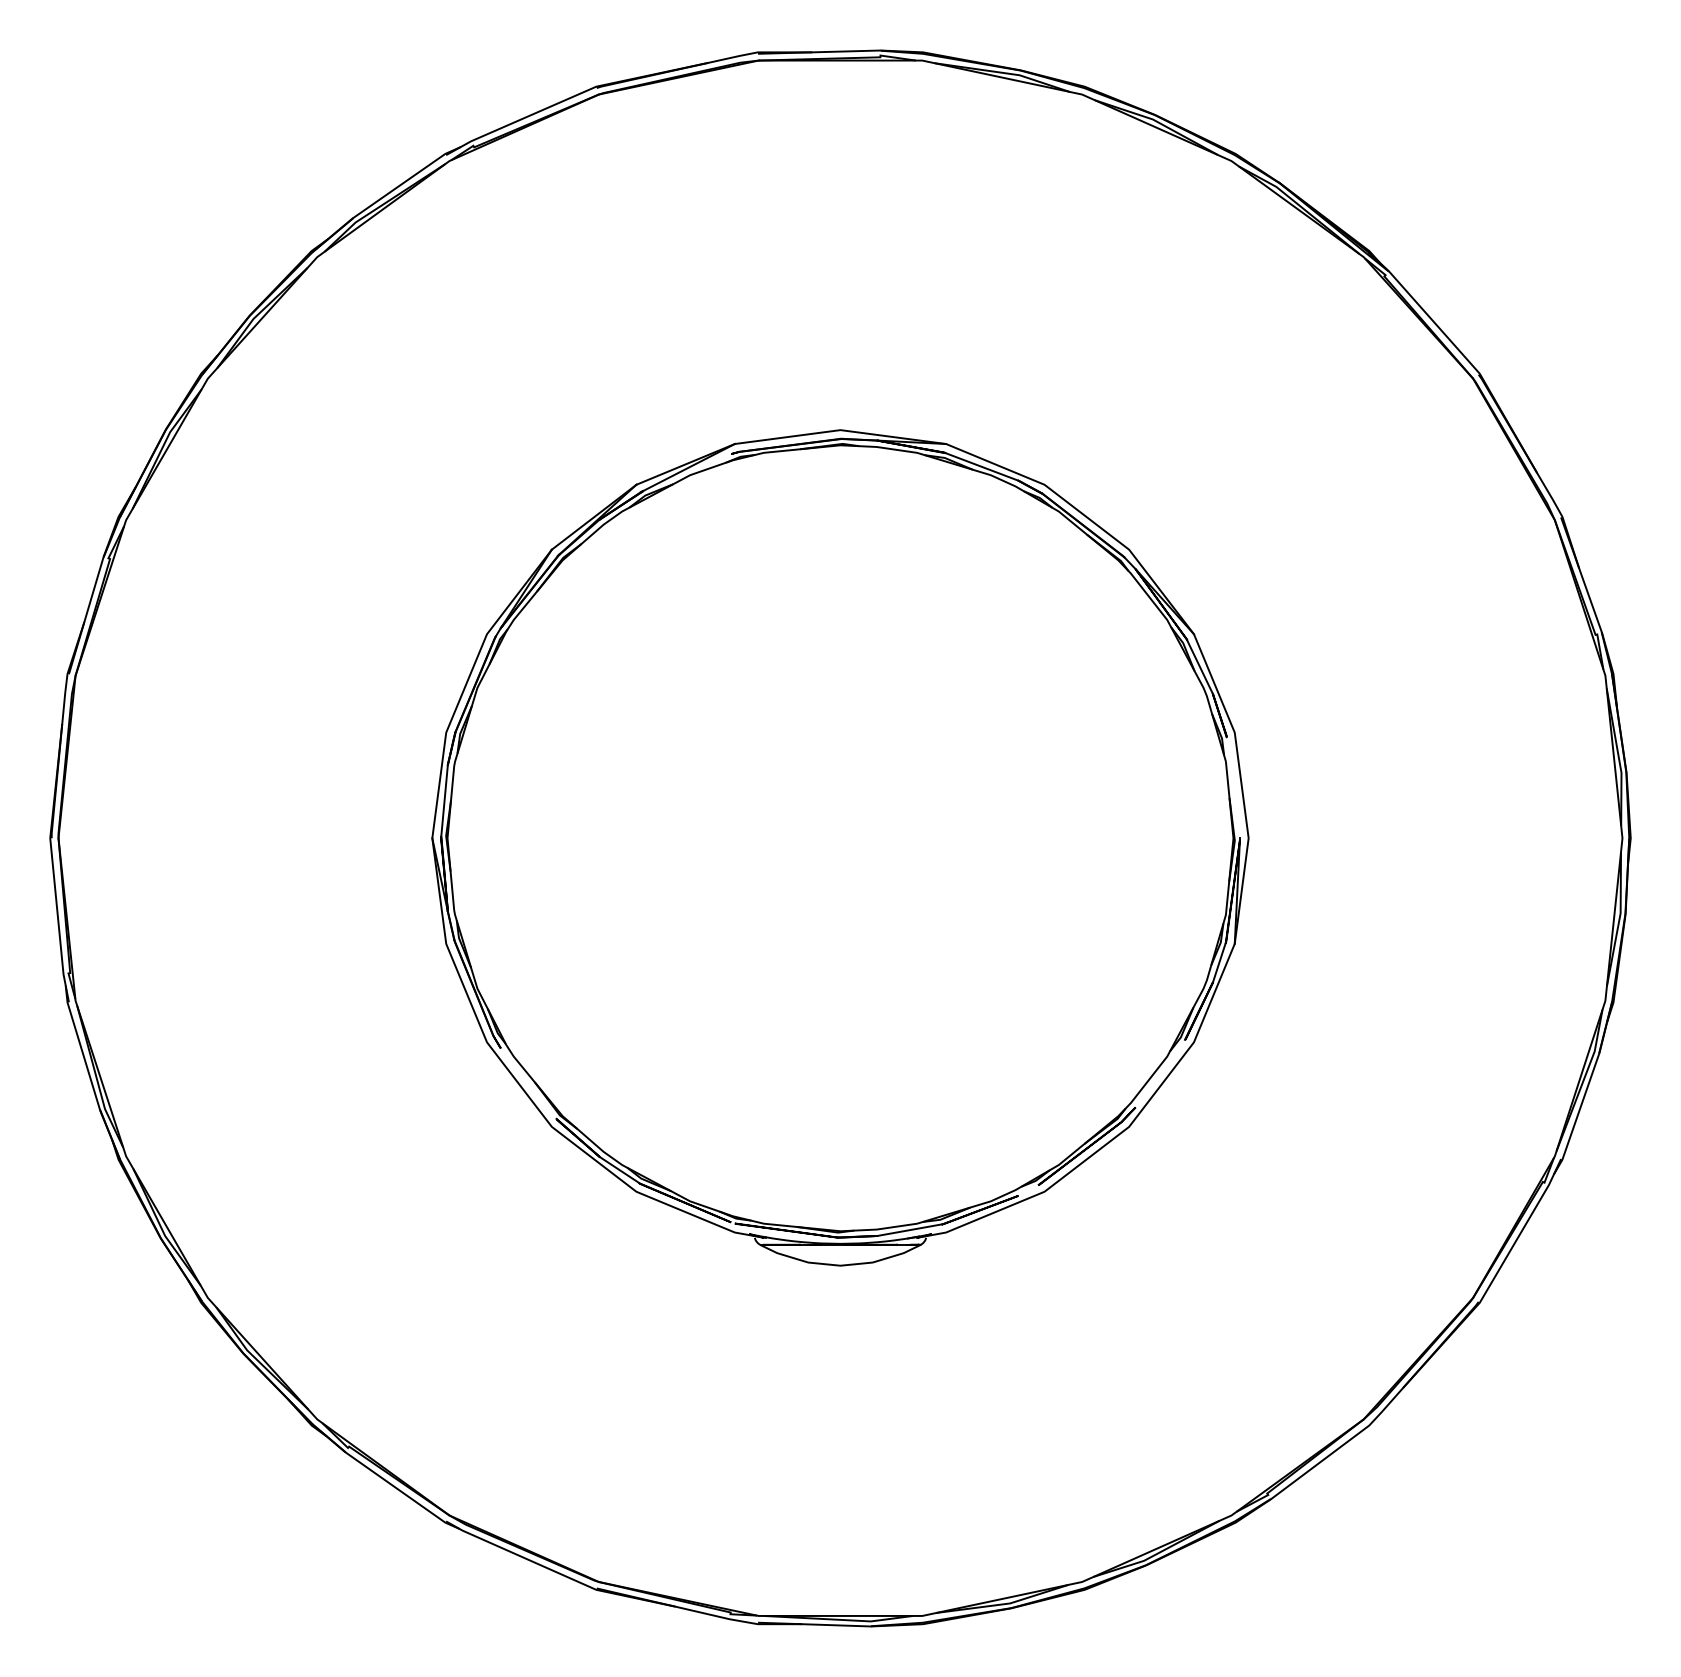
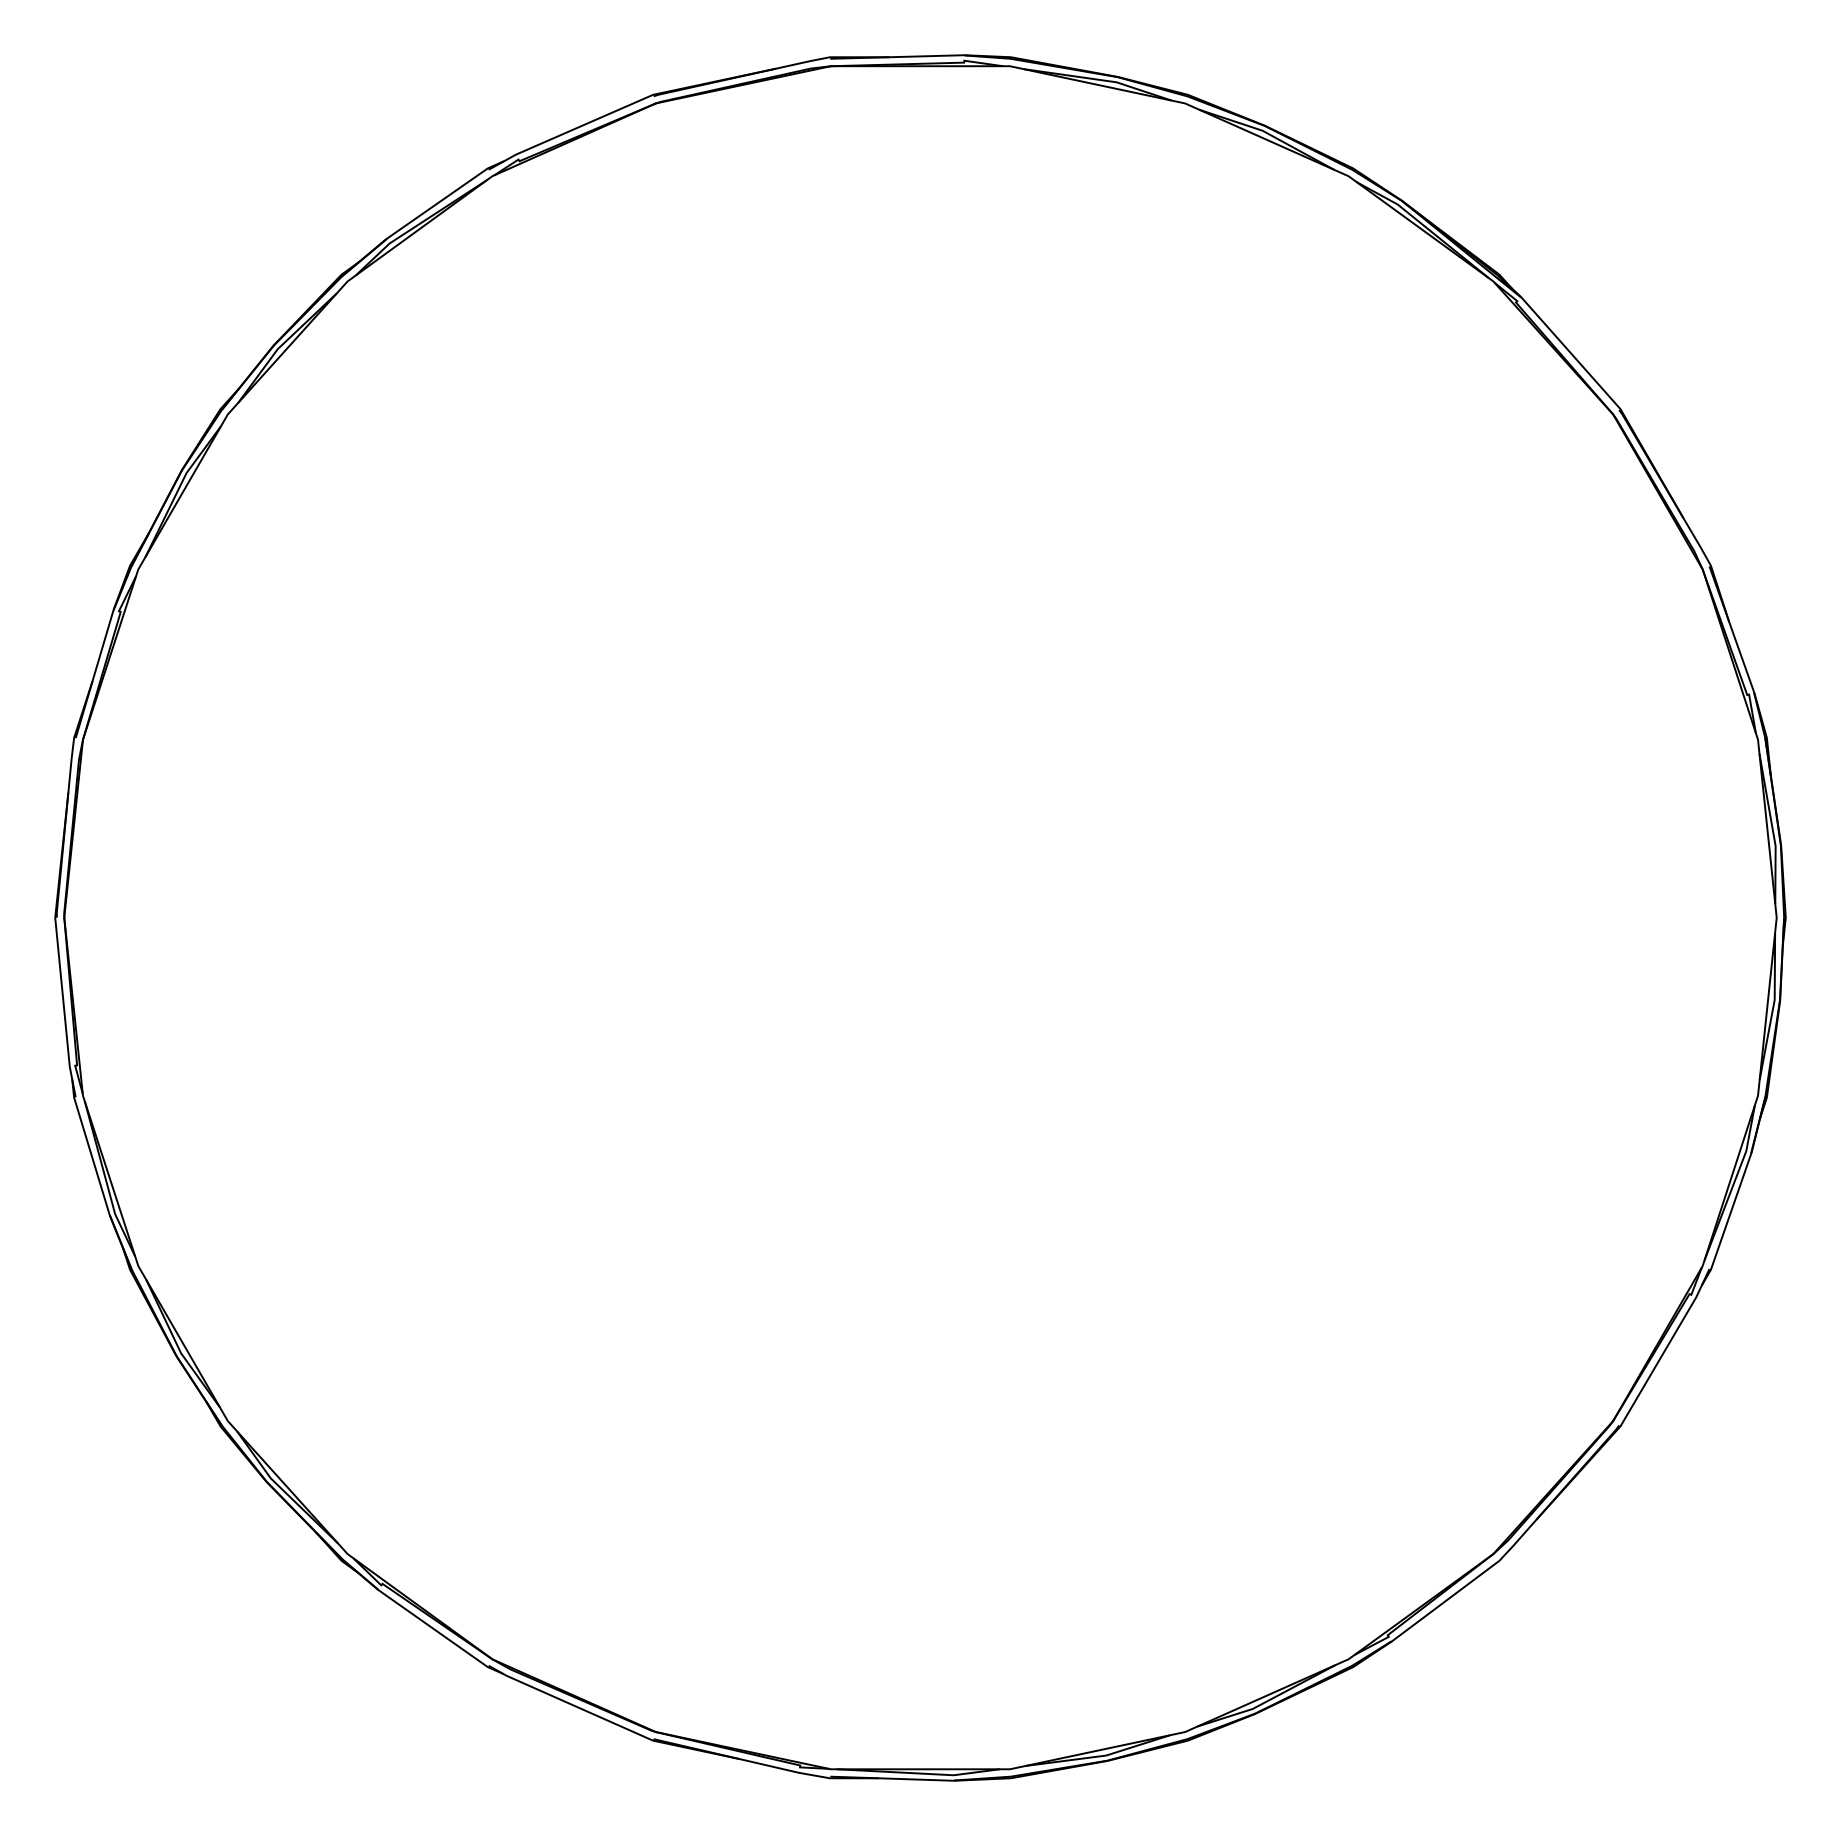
part: (840, 848) -> (920, 928), removed

